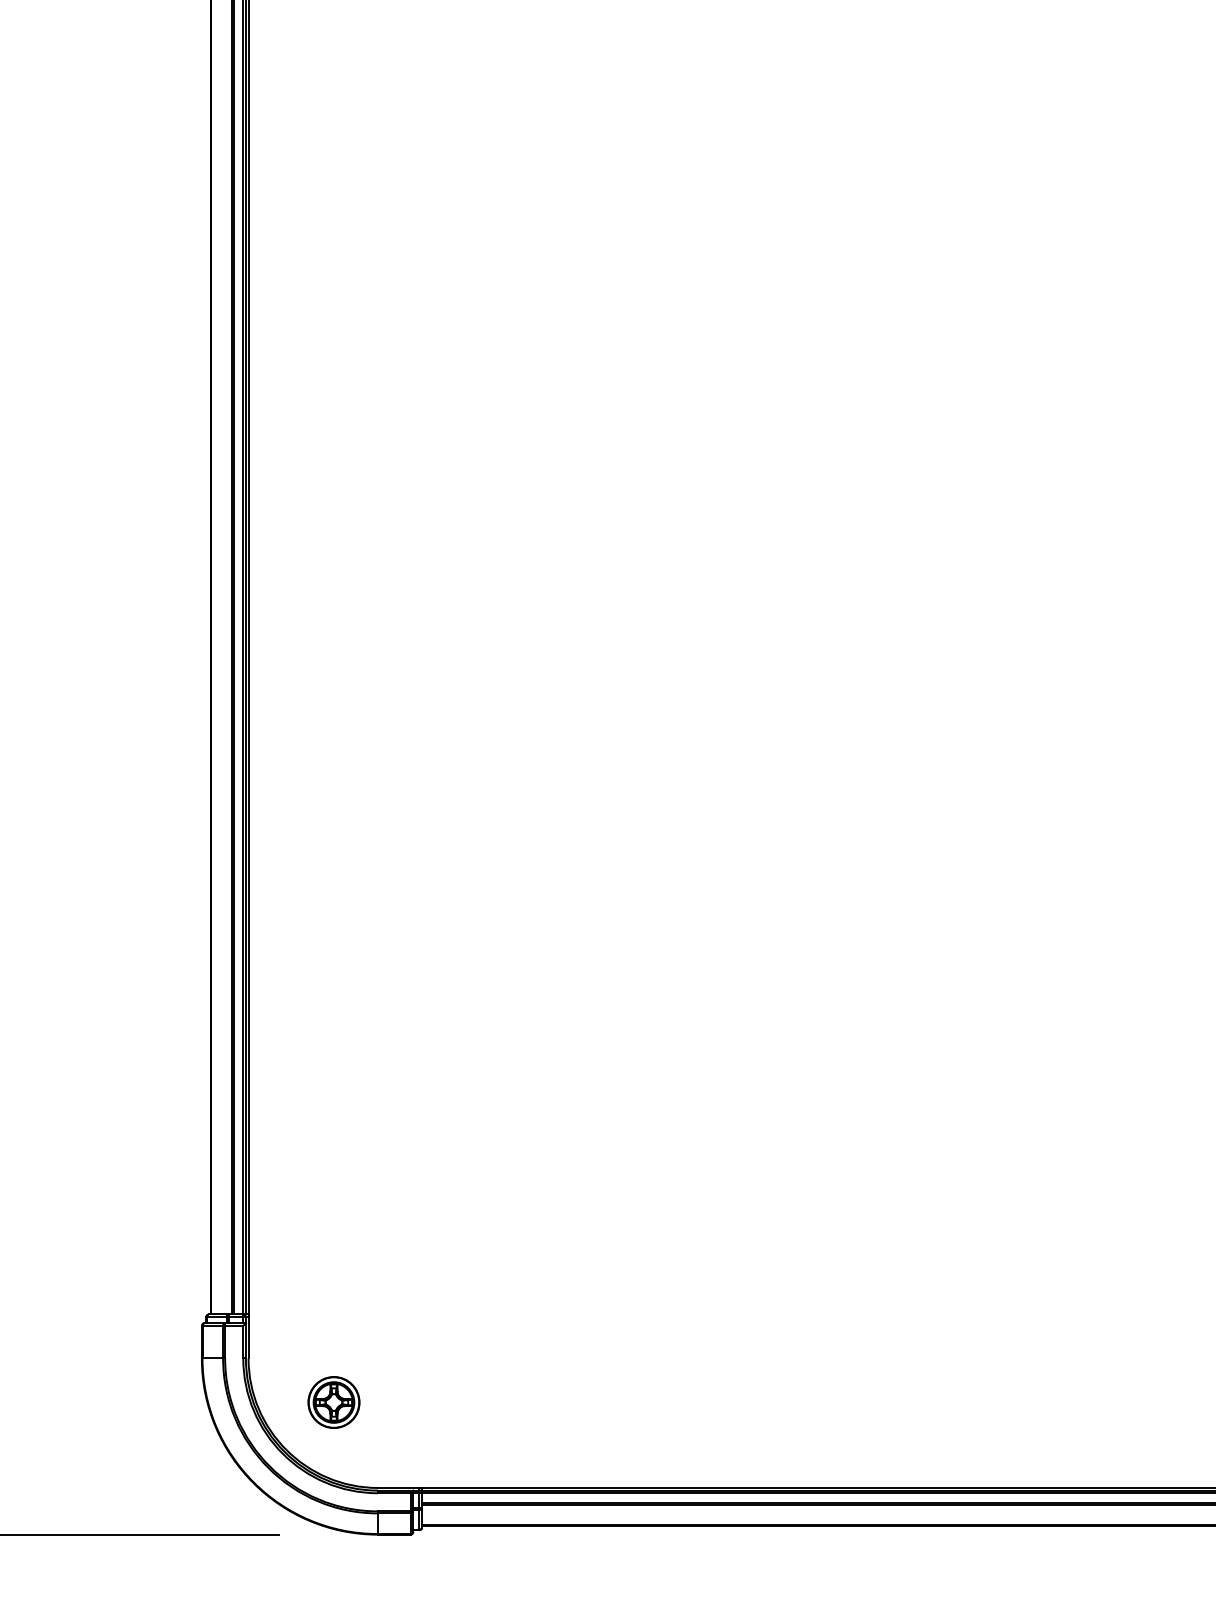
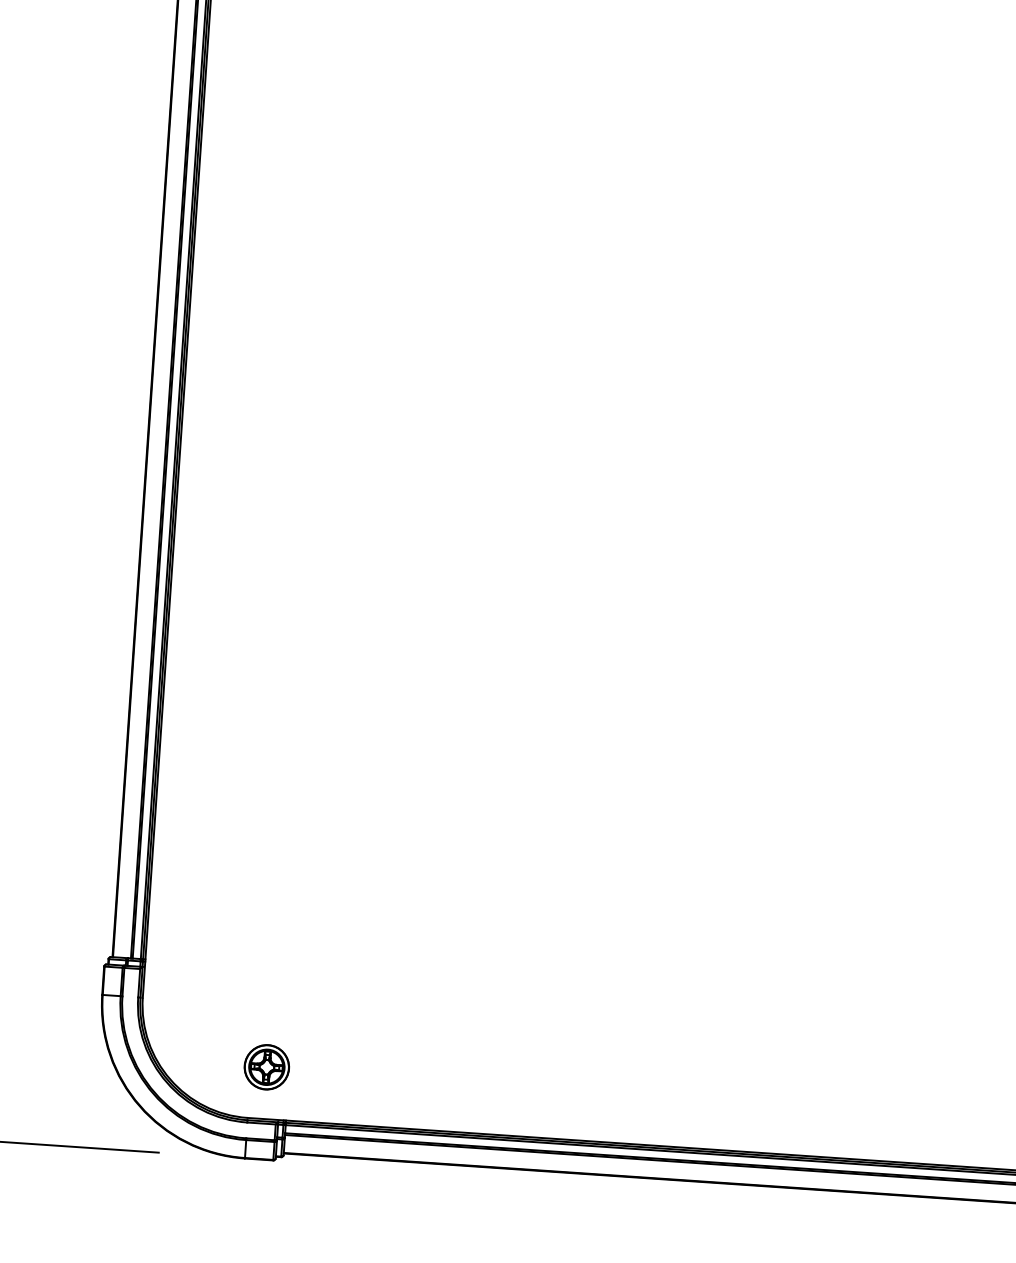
part: (333, 1402) -> (266, 1067), moved

